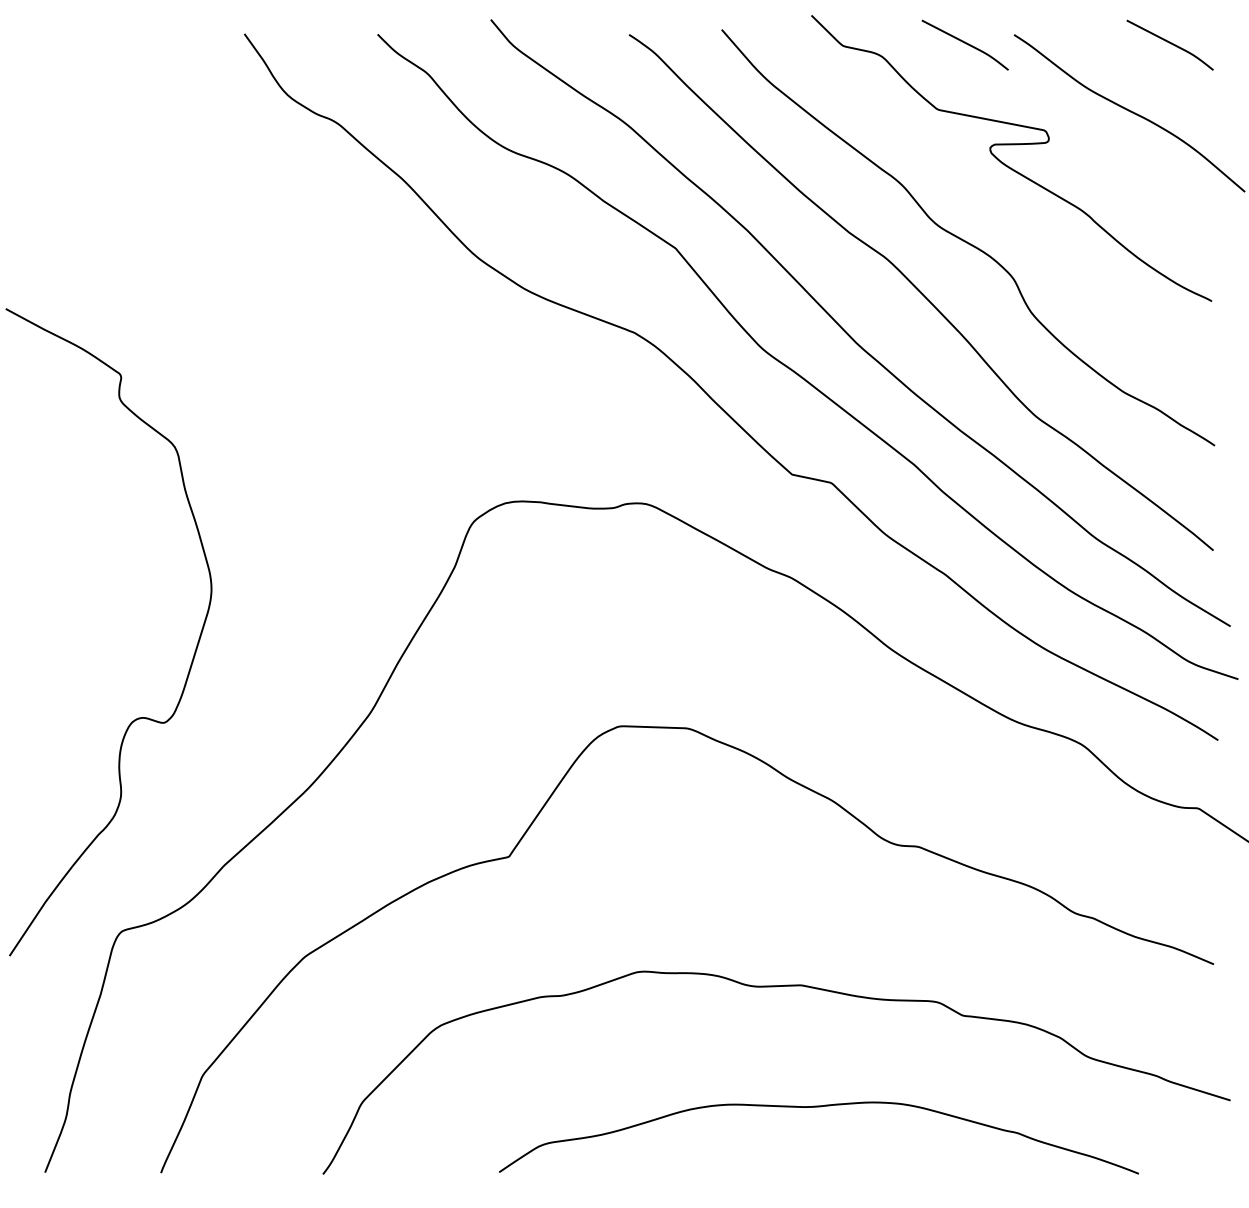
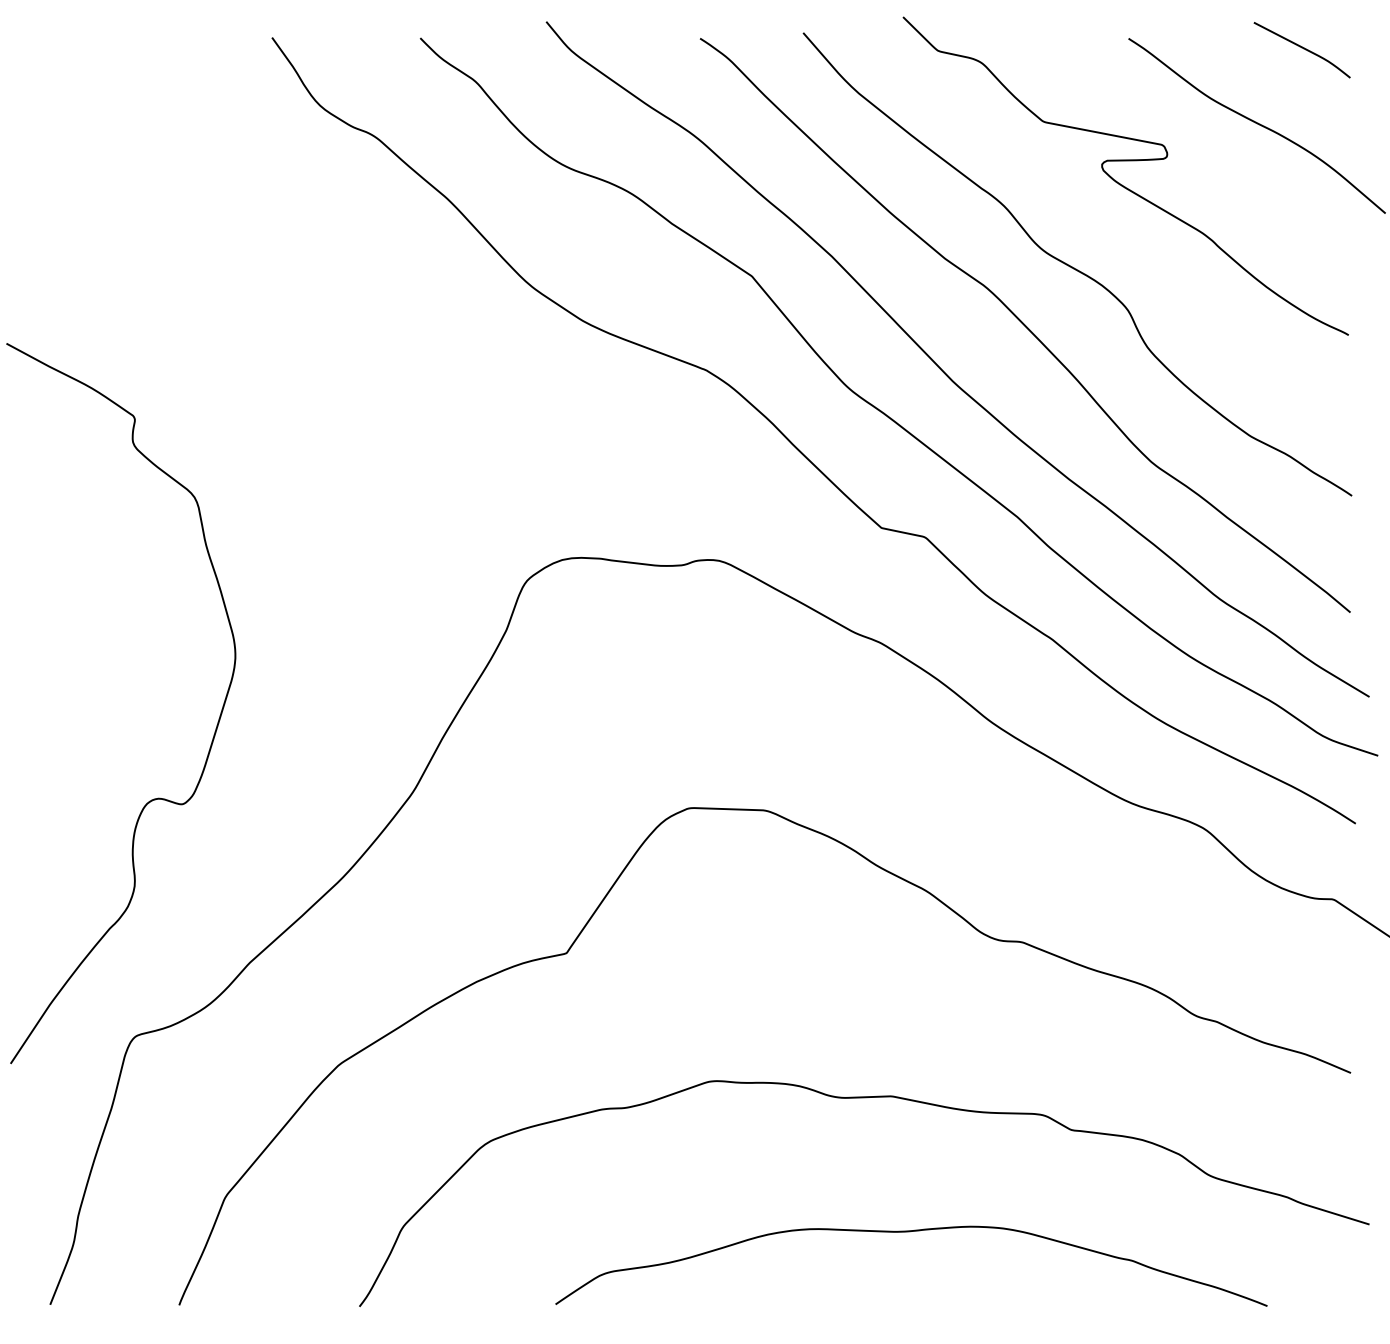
curve: (964, 43) -> (1073, 48), removed

